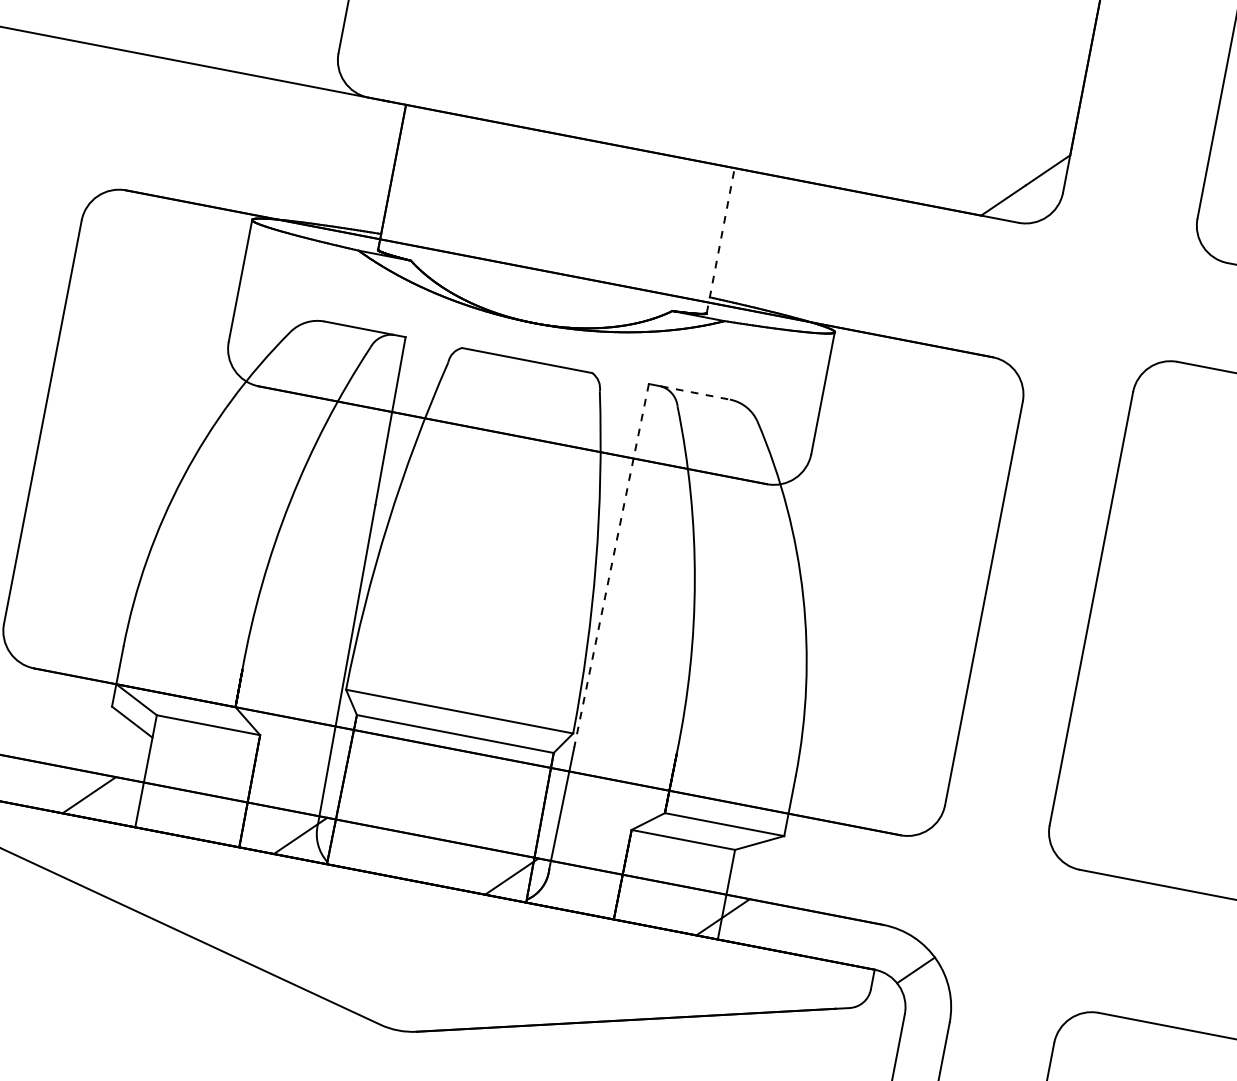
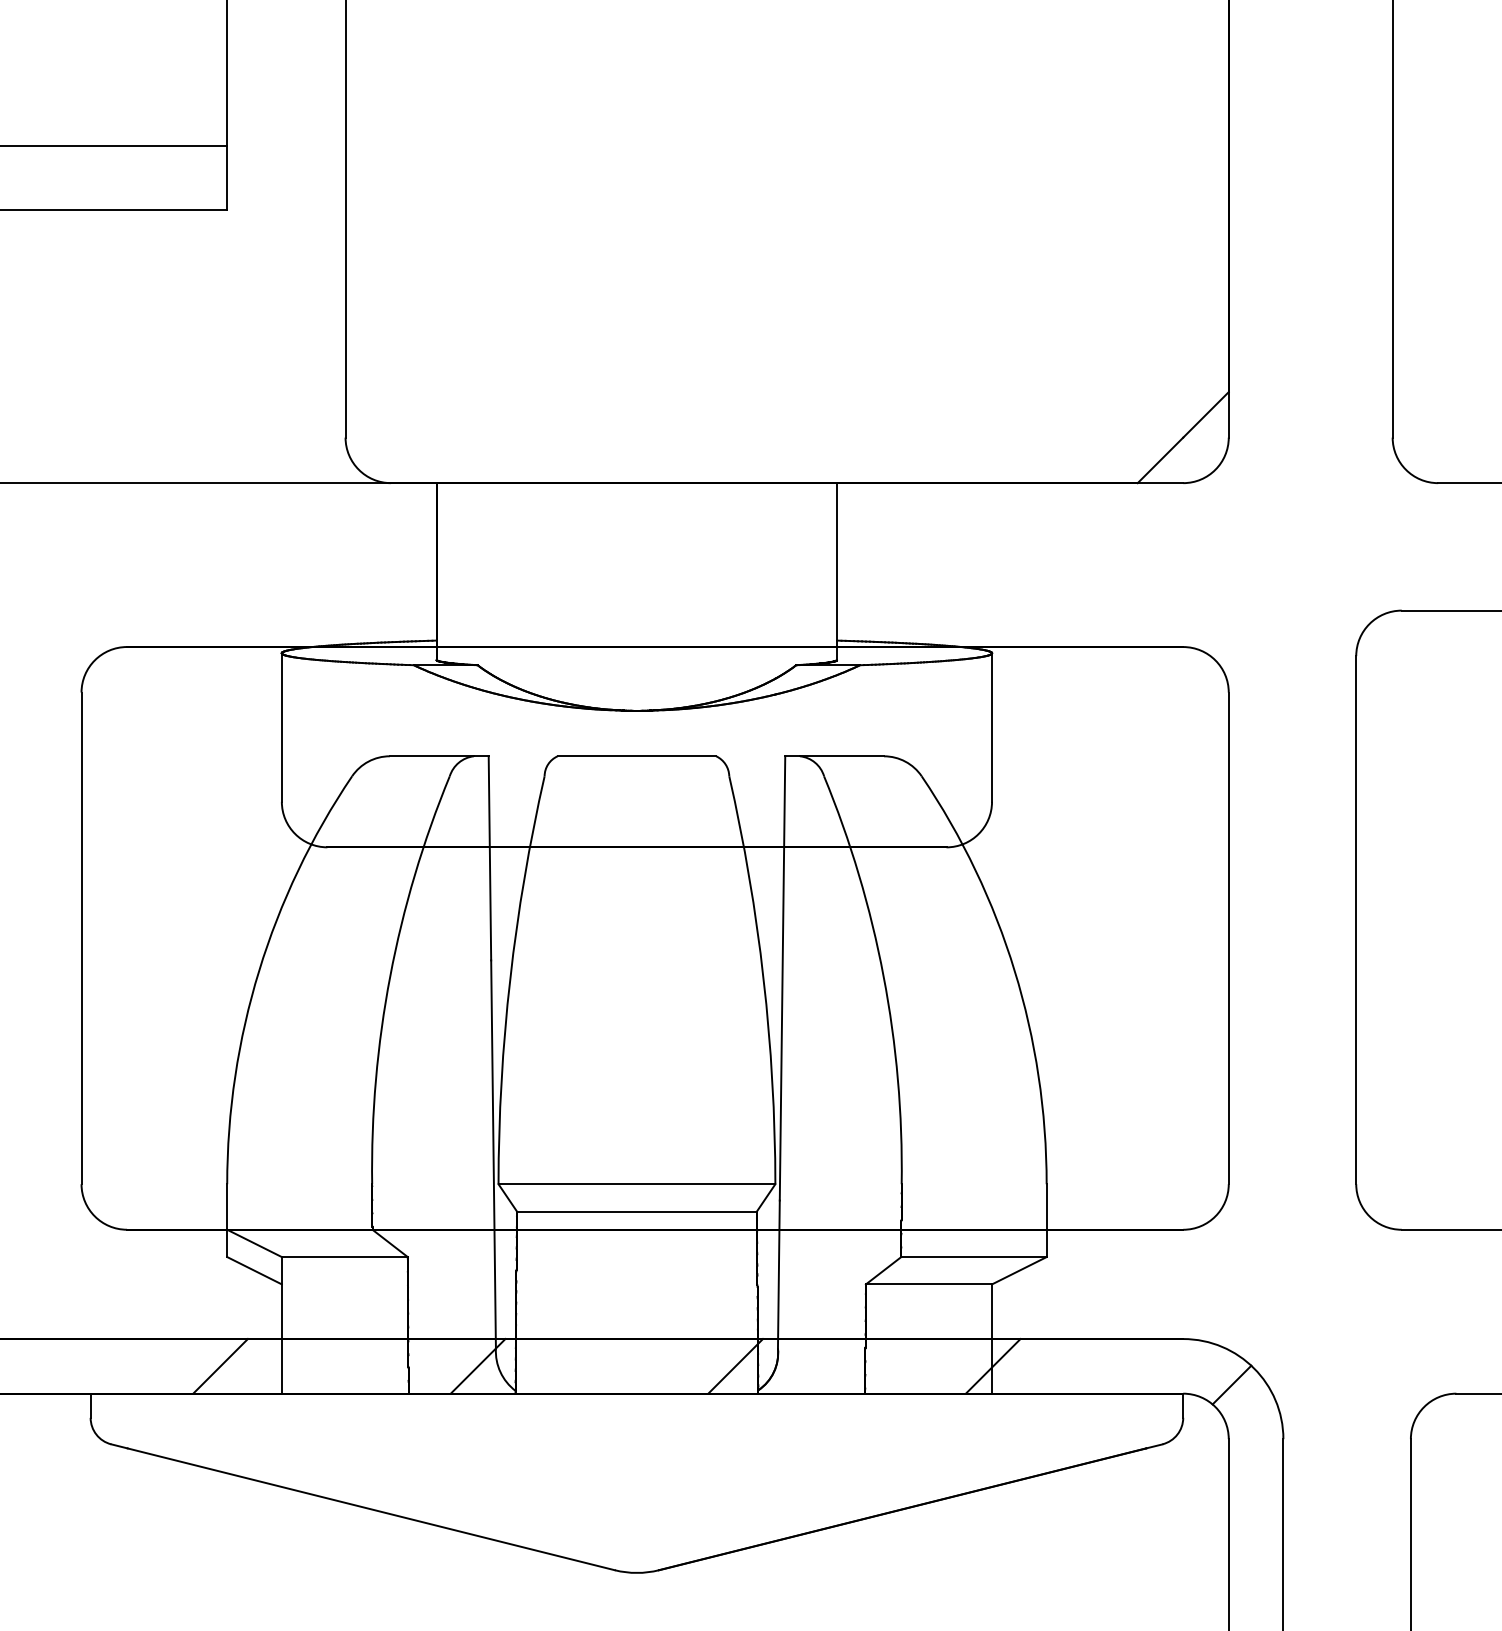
line: (720, 240) -> (837, 571), dashed -> solid
line: (695, 393) -> (842, 756), dashed -> solid
line: (611, 565) -> (782, 978), dashed -> solid

